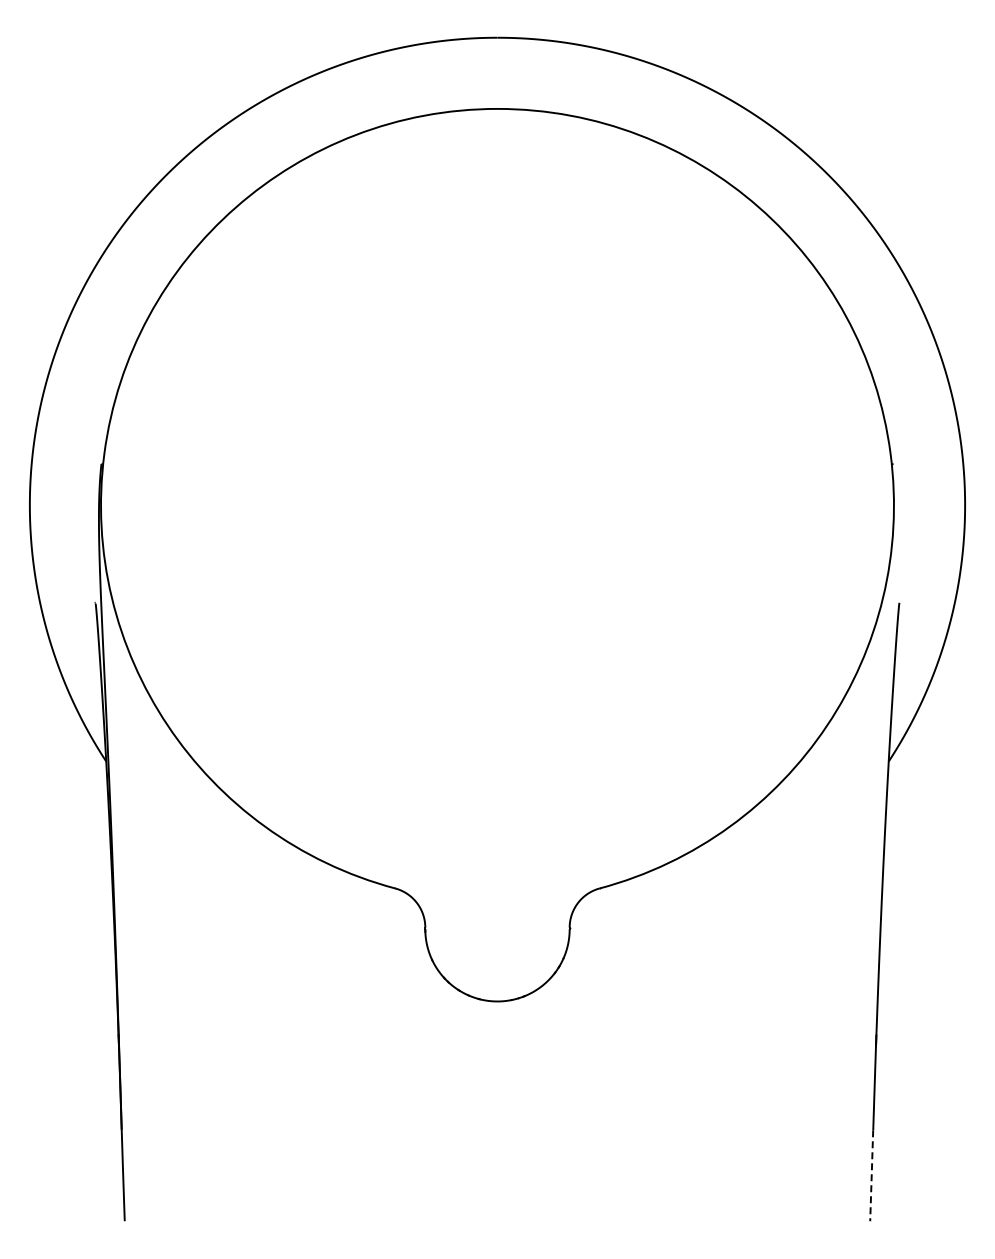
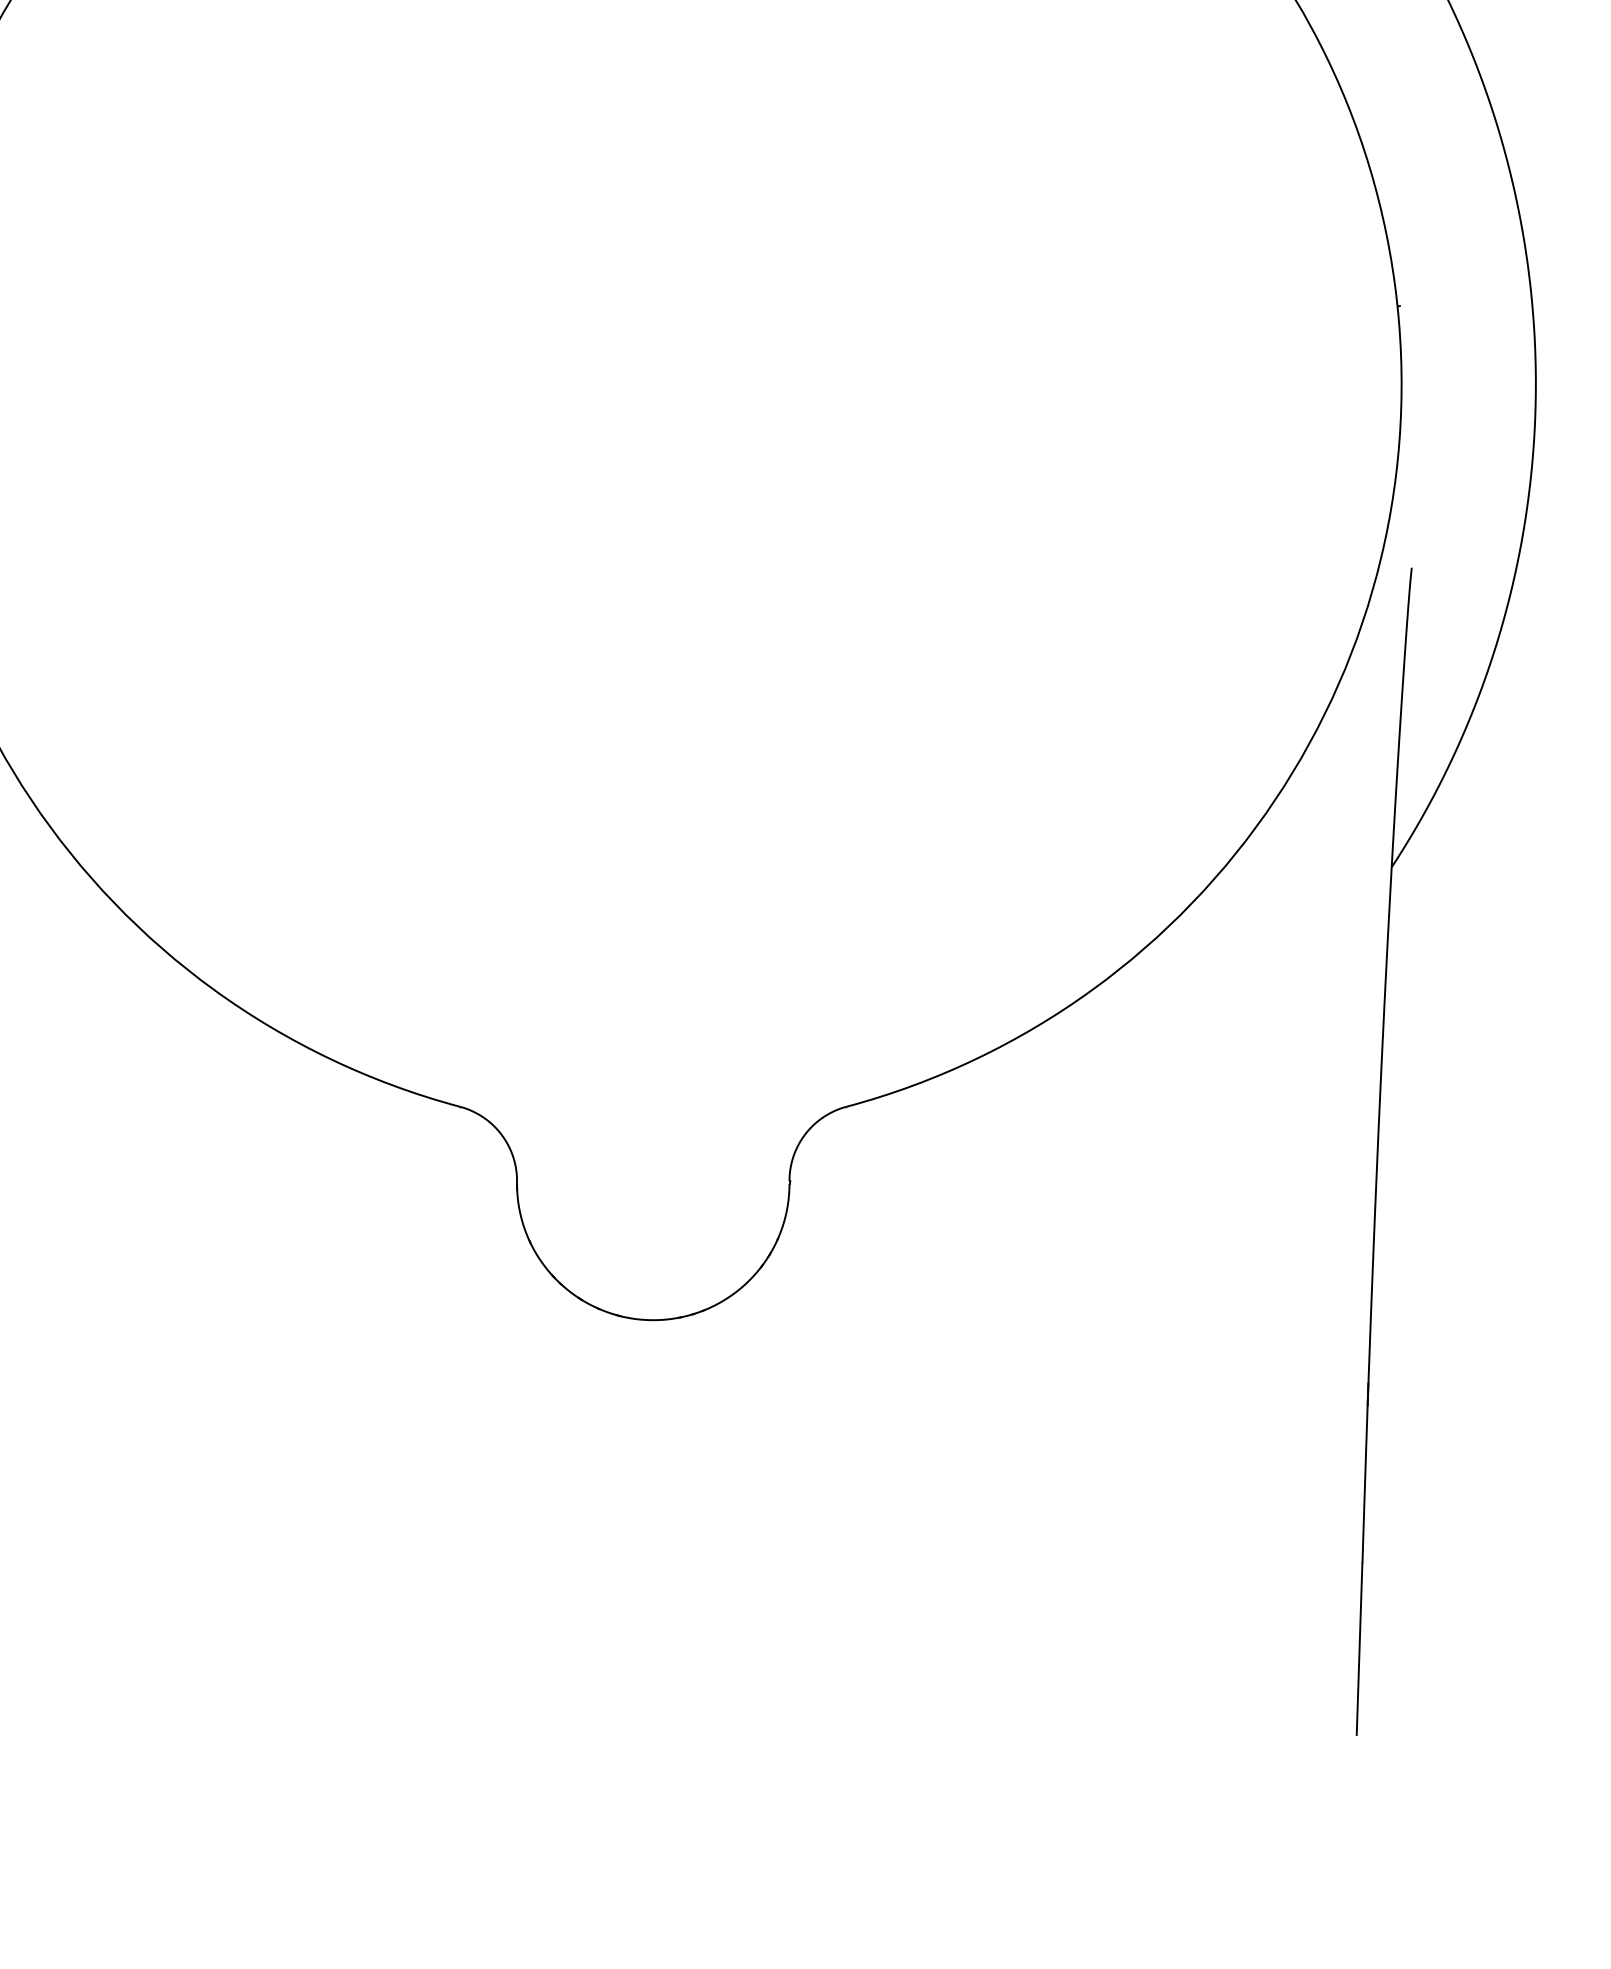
line: (871, 1176) -> (1359, 1650), dashed -> solid

